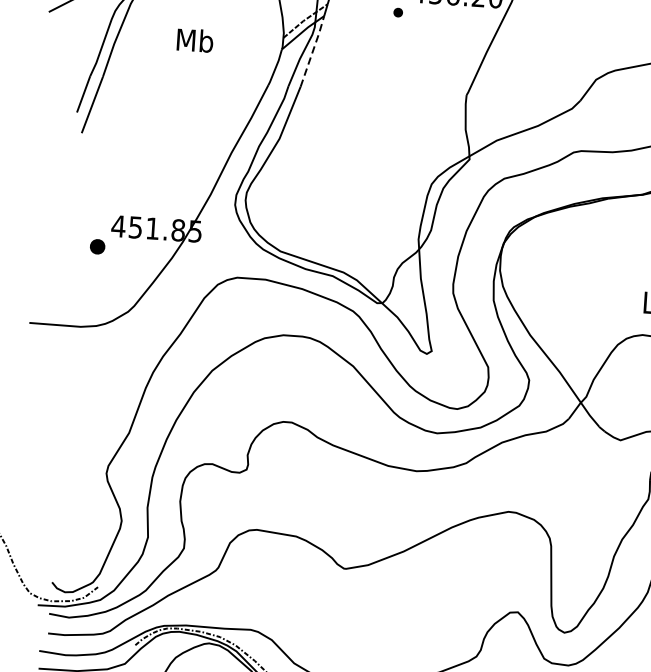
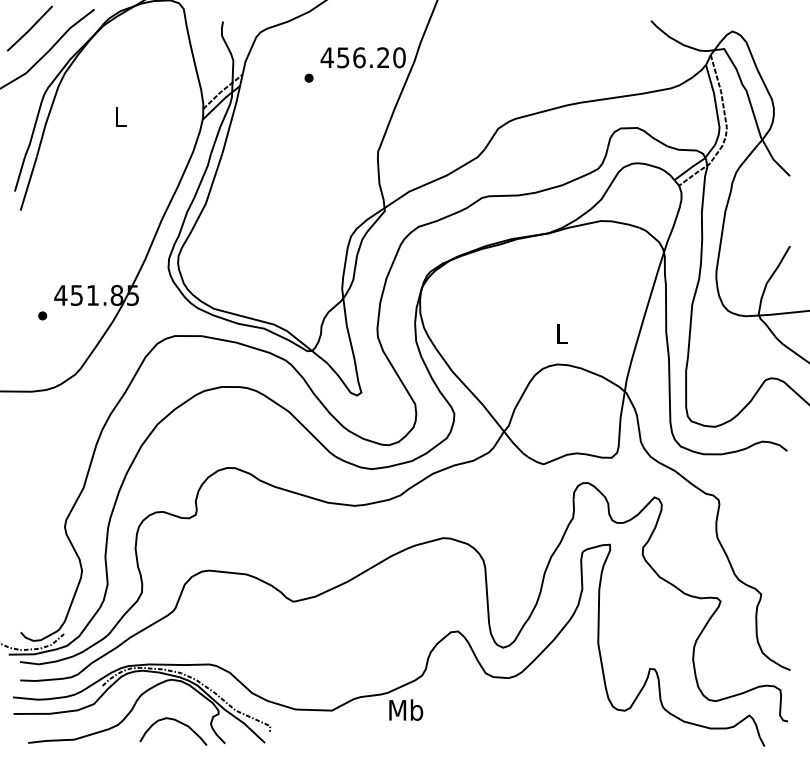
text: (194, 40) -> (120, 116), Mb -> L
line: (312, 51) -> (231, 119), dashed -> solid
part: (97, 246) -> (42, 315), size x0.62

